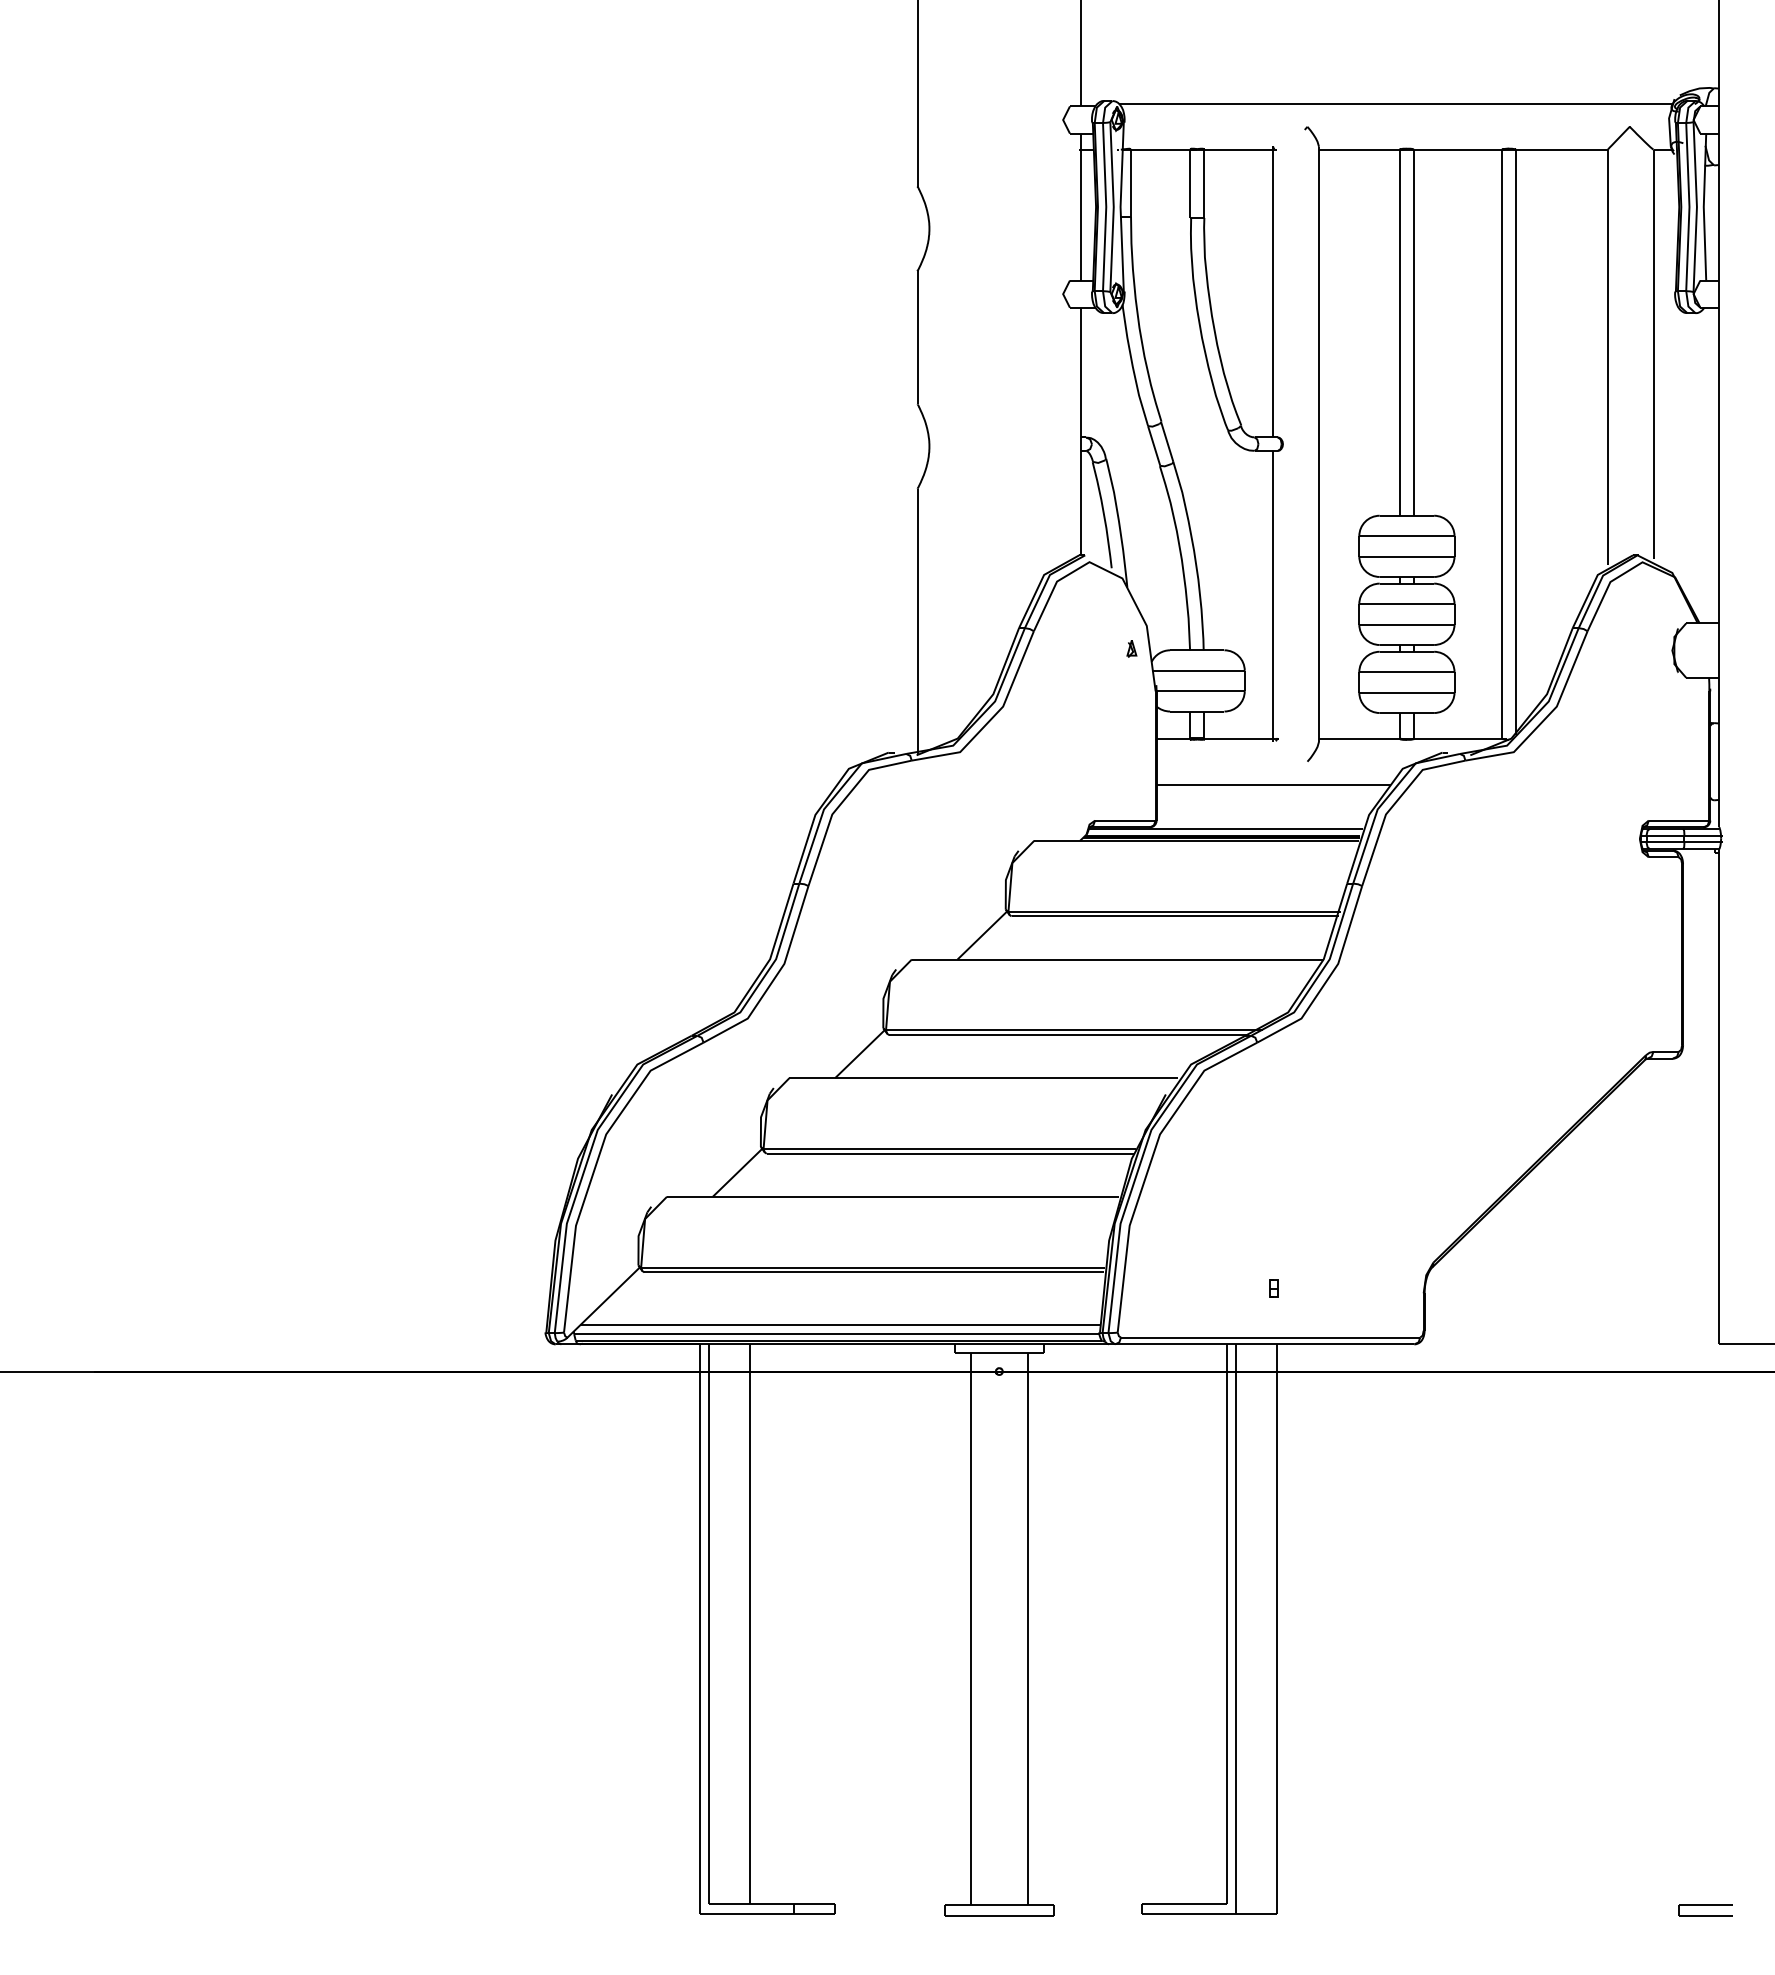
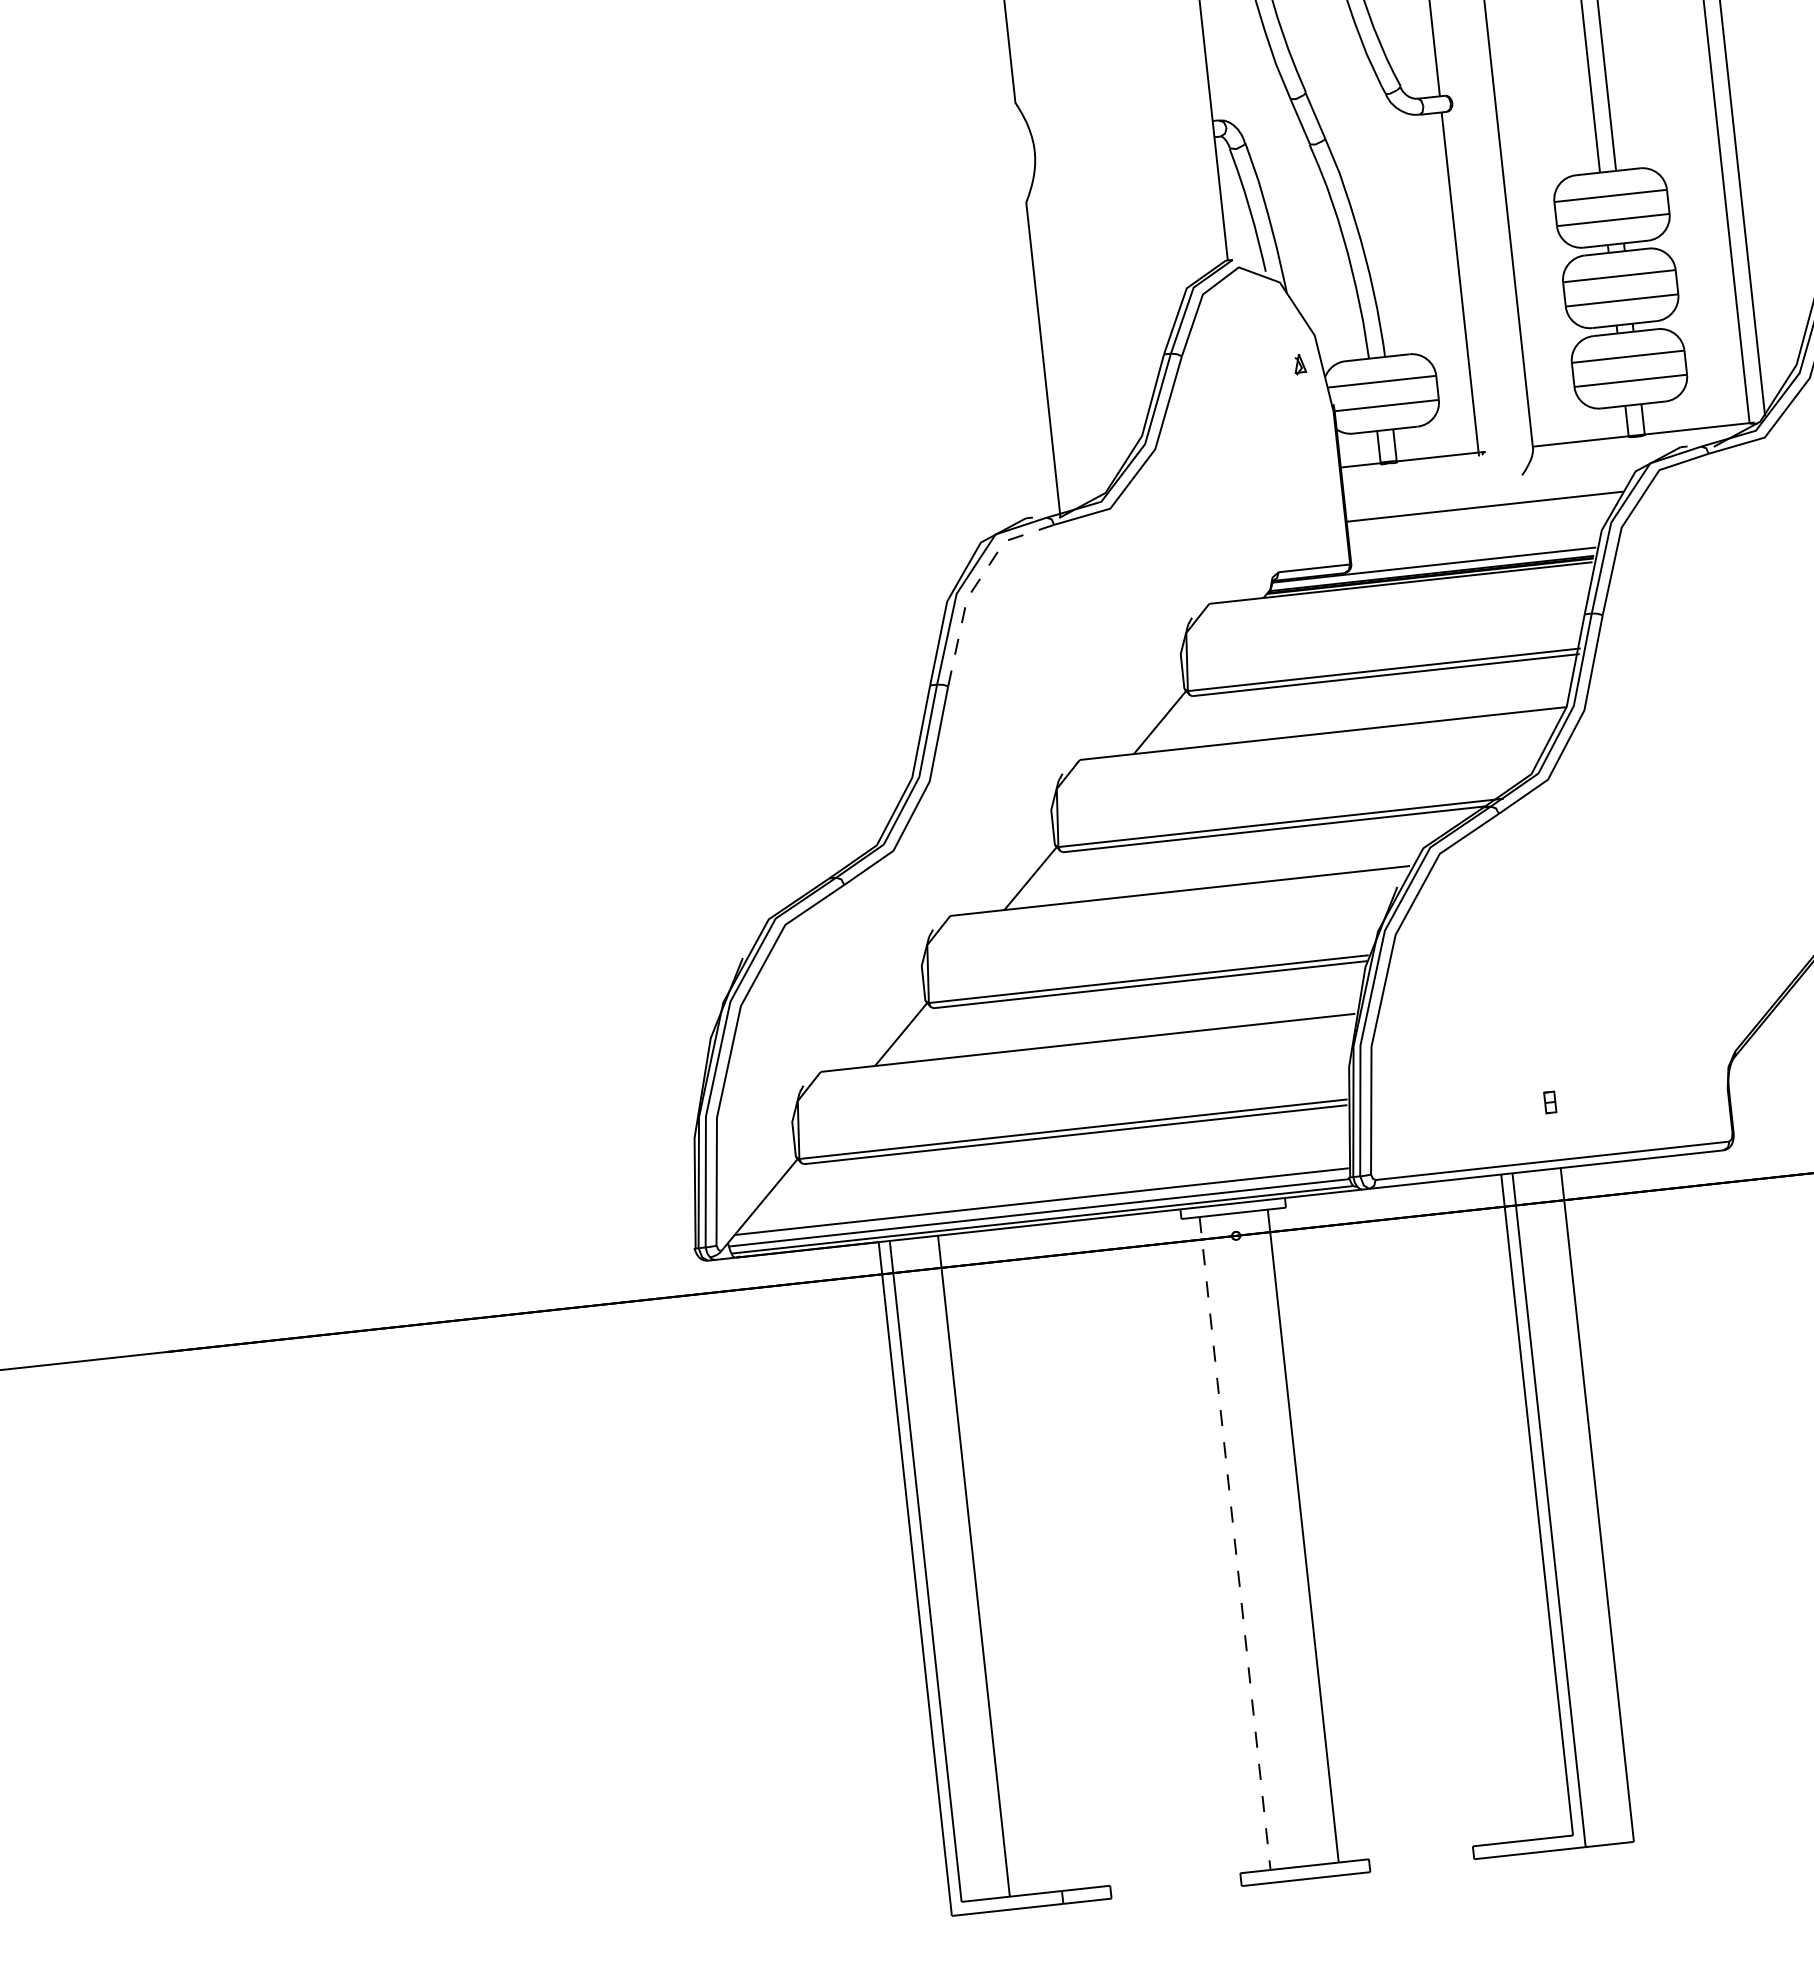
line: (840, 804) -> (975, 585), solid -> dashed
line: (970, 1629) -> (1235, 1544), solid -> dashed

